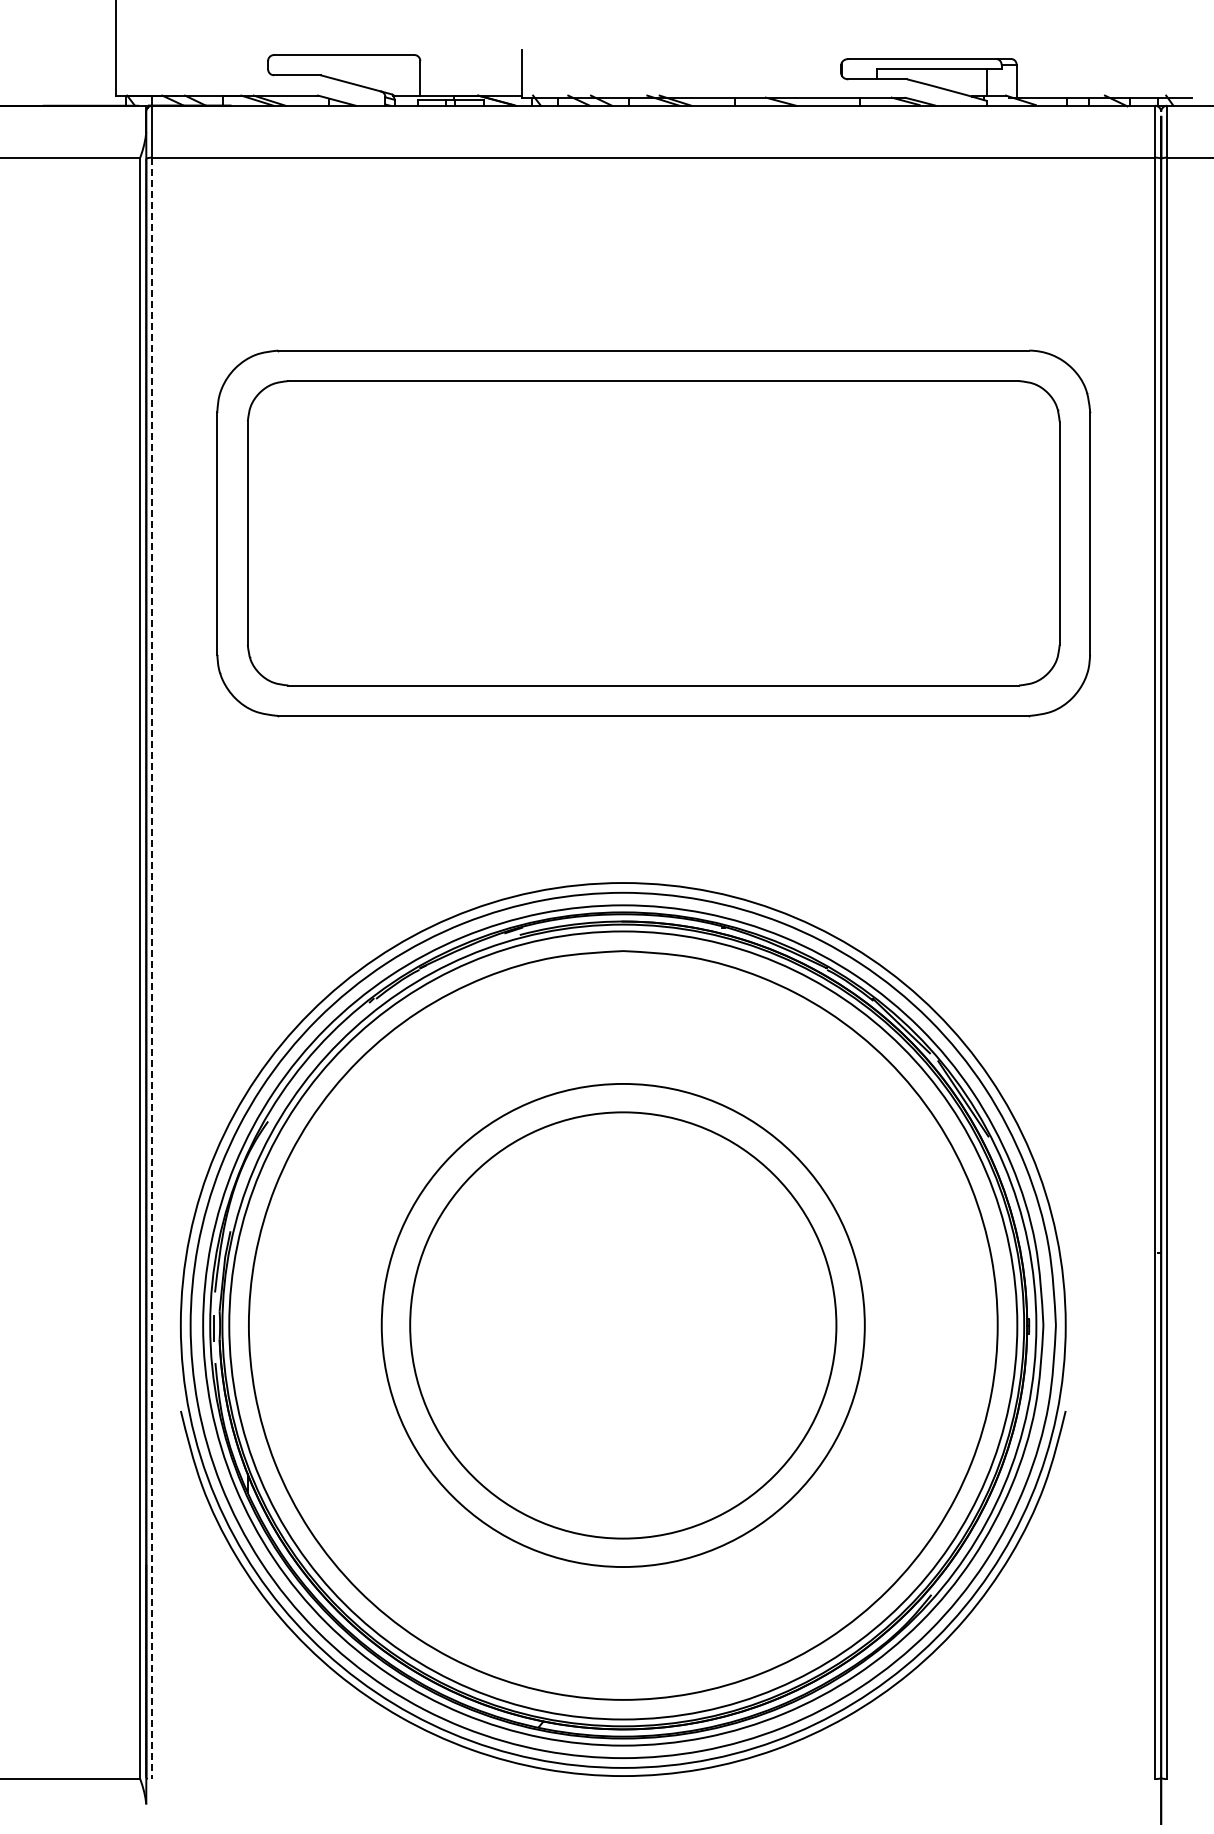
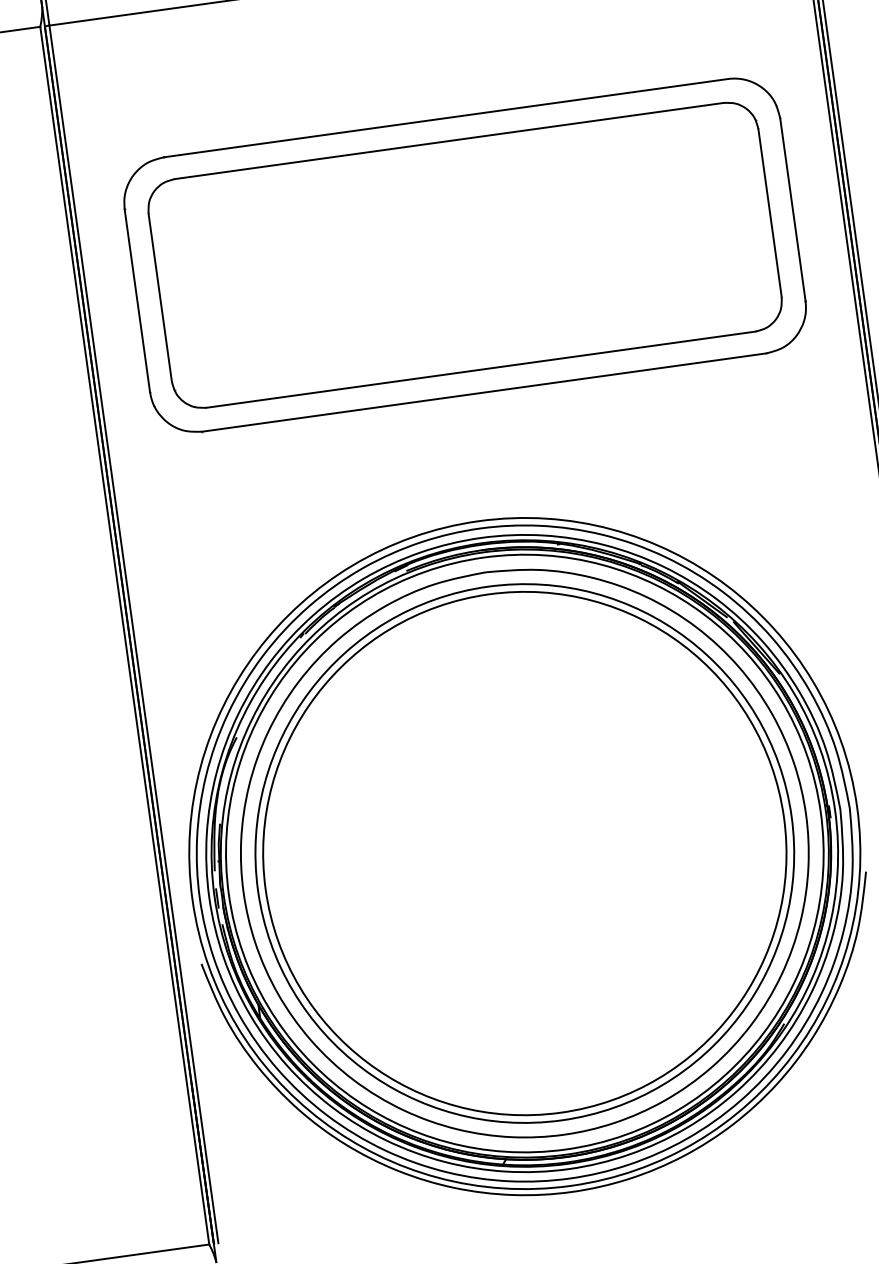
line: (152, 968) -> (134, 634), dashed -> solid
circle: (623, 1325) -> (524, 853), size x1.43
circle: (623, 1325) -> (524, 853), size x1.67

